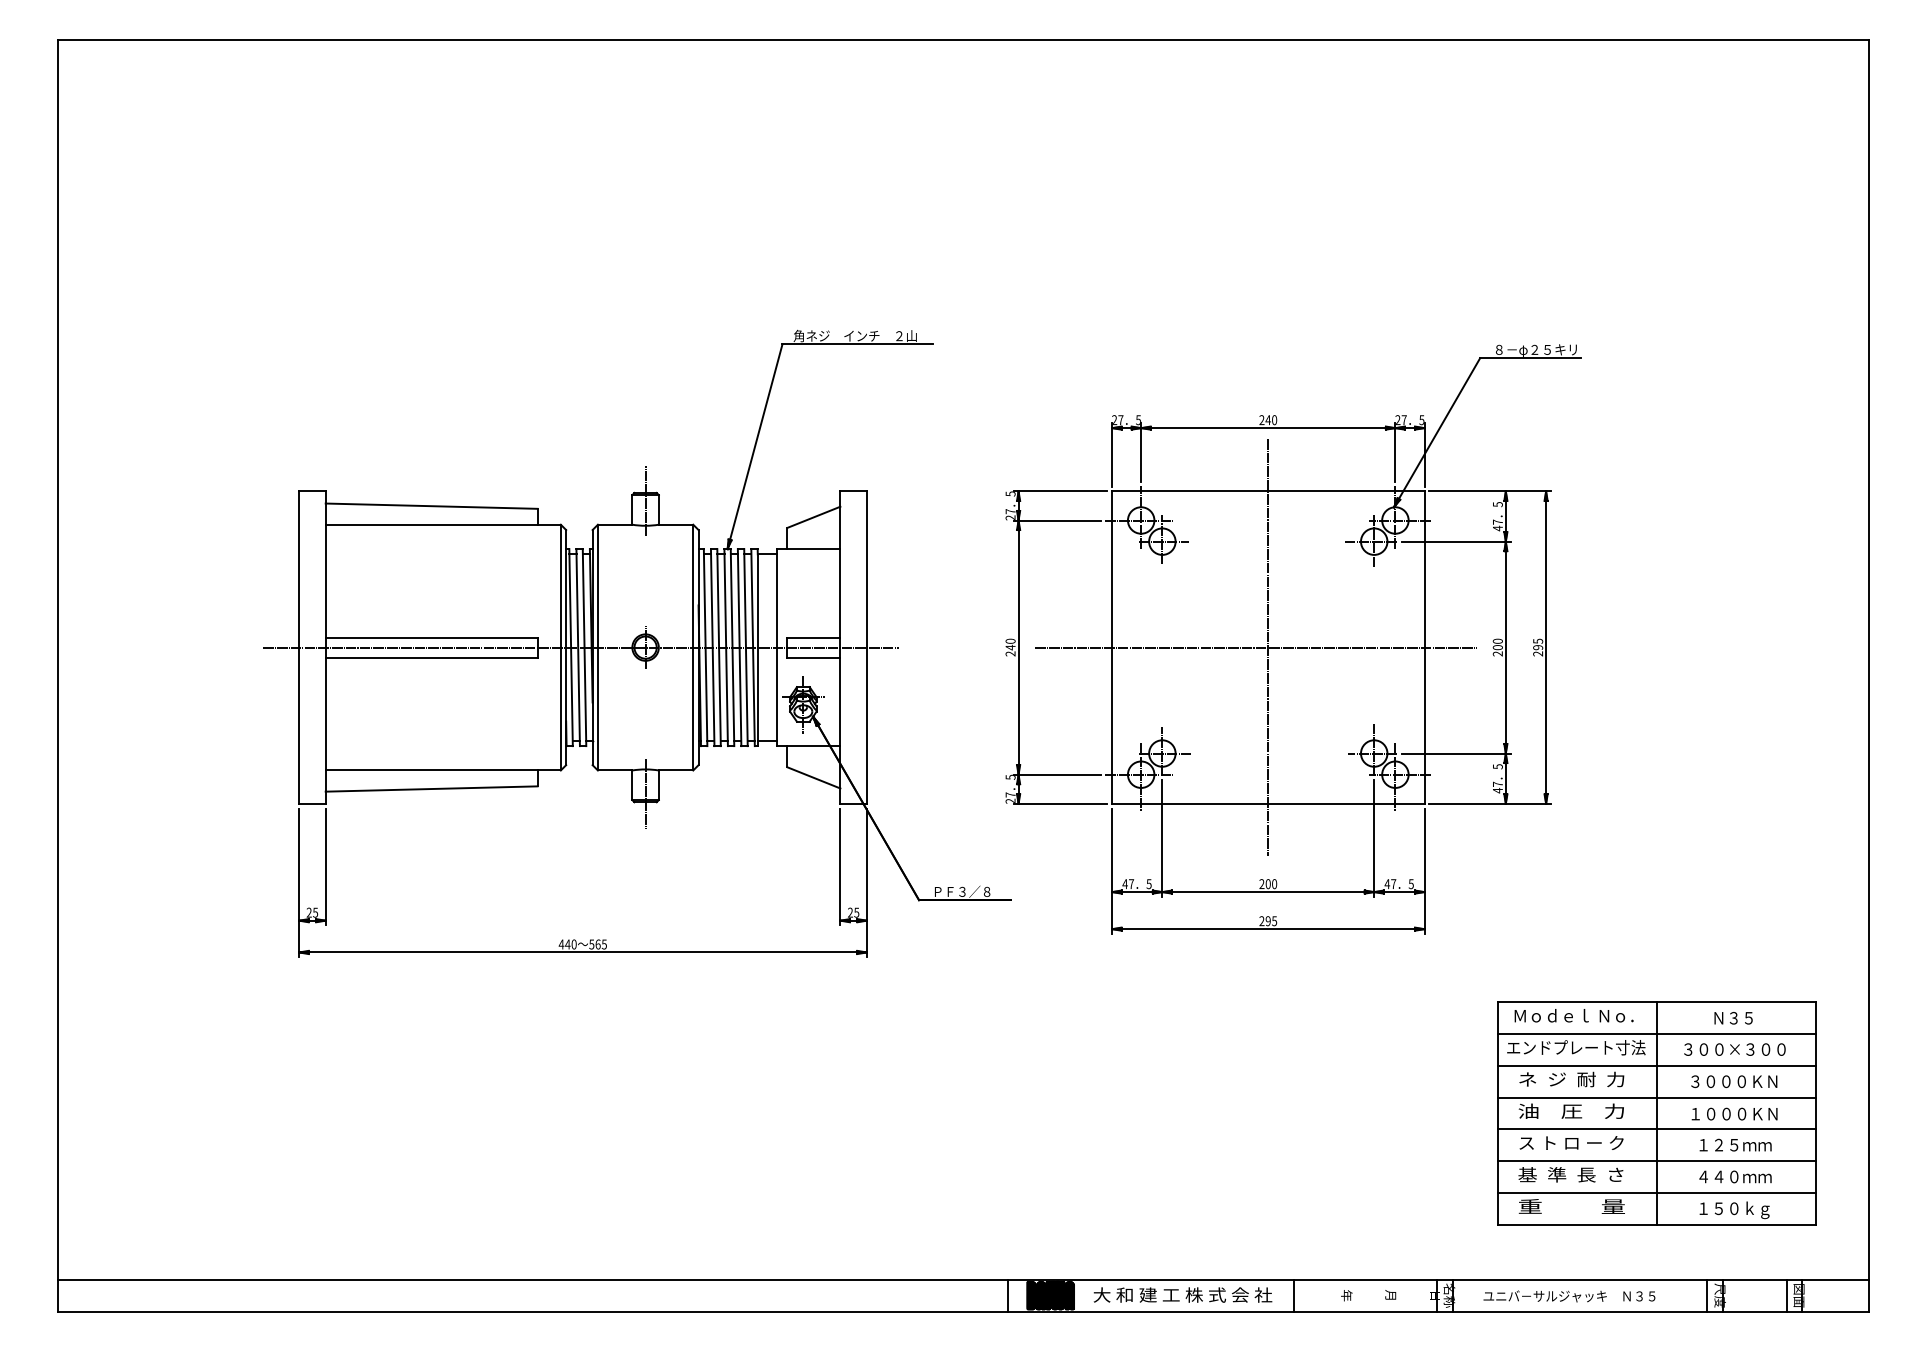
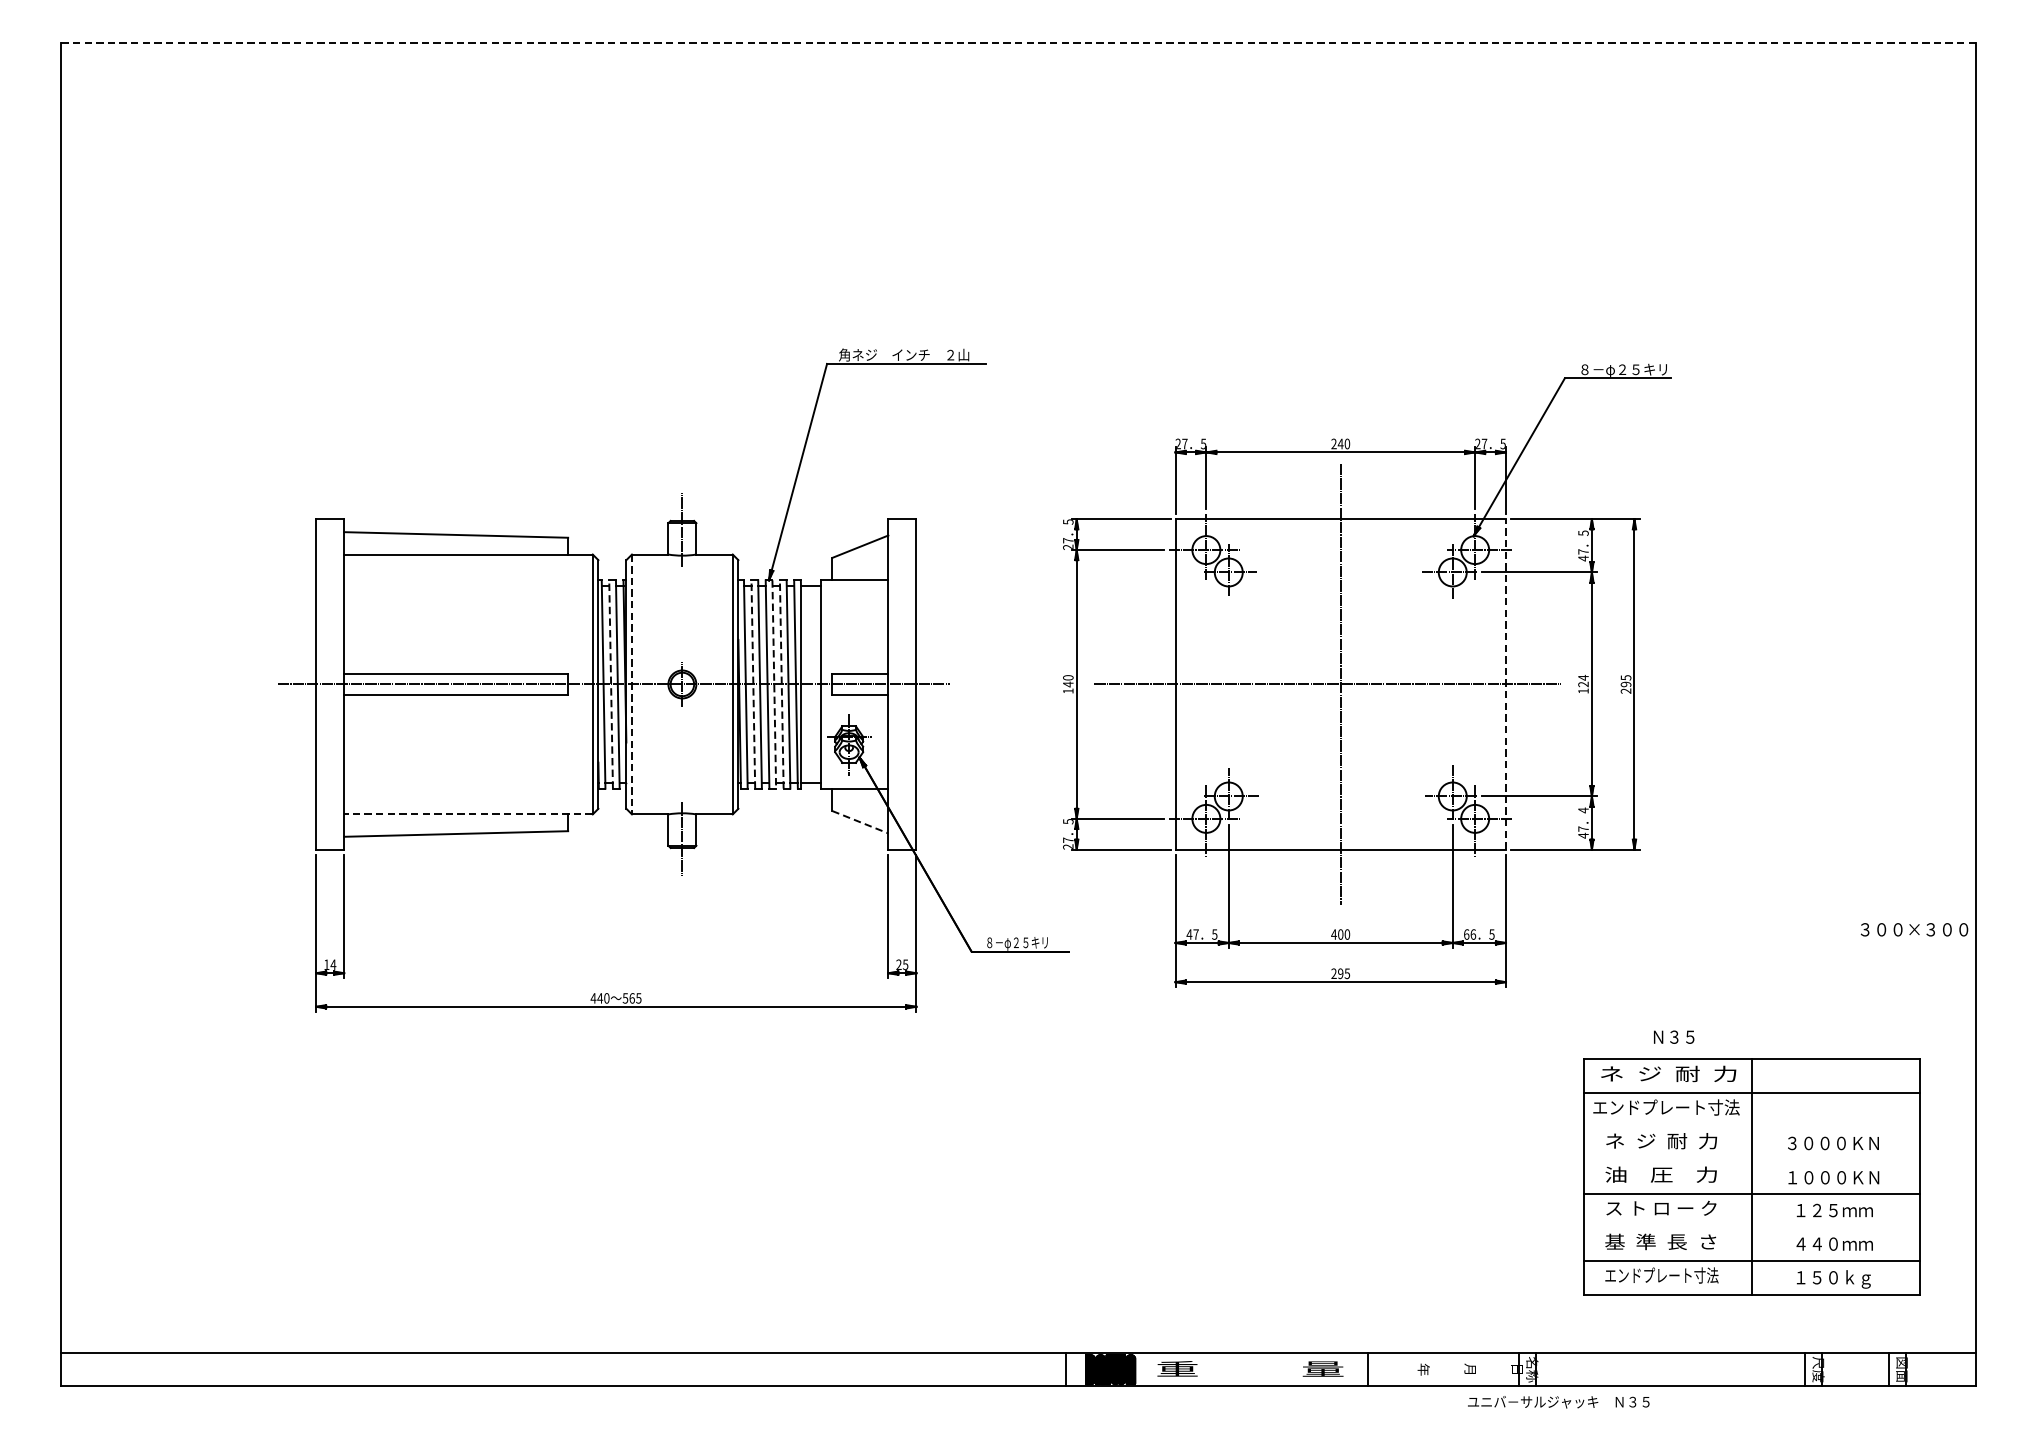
line: (963, 40) -> (1018, 42), solid -> dashed
line: (578, 647) -> (611, 684), solid -> dashed
line: (597, 647) -> (631, 684), solid -> dashed
line: (712, 647) -> (753, 684), solid -> dashed
line: (732, 647) -> (774, 684), solid -> dashed
line: (739, 647) -> (781, 684), solid -> dashed
line: (1424, 647) -> (1505, 684), solid -> dashed
text: (1497, 647) -> (1583, 684), 200 -> 124
text: (1010, 653) -> (1068, 690), 240 -> 140
text: (1497, 766) -> (1583, 810), 5 -> 4
line: (443, 770) -> (468, 814), solid -> dashed
line: (813, 777) -> (859, 821), solid -> dashed
text: (1261, 884) -> (1333, 934), 200 -> 400
text: (1390, 884) -> (1469, 934), 47 -> 66
text: (962, 891) -> (1017, 942), ＰＦ３／８ -> ８－φ２５キリ
text: (312, 912) -> (330, 964), 25 -> 14
text: (1578, 1015) -> (1668, 1073), Ｍｏｄｅｌ Ｎｏ． -> ネ  ジ  耐  力
text: (1733, 1018) -> (1674, 1037), moved
text: (1734, 1049) -> (1914, 929), moved
line: (1657, 1065) -> (1752, 1126), removed
line: (1657, 1097) -> (1752, 1160), removed
line: (1657, 1161) -> (1752, 1227), removed
text: (1571, 1206) -> (1661, 1275), 重          量 -> エンドプレート寸法
text: (1182, 1294) -> (1250, 1368), 大 和 建 工 株 式 会 社 -> 重          量
text: (1569, 1296) -> (1558, 1402), moved

